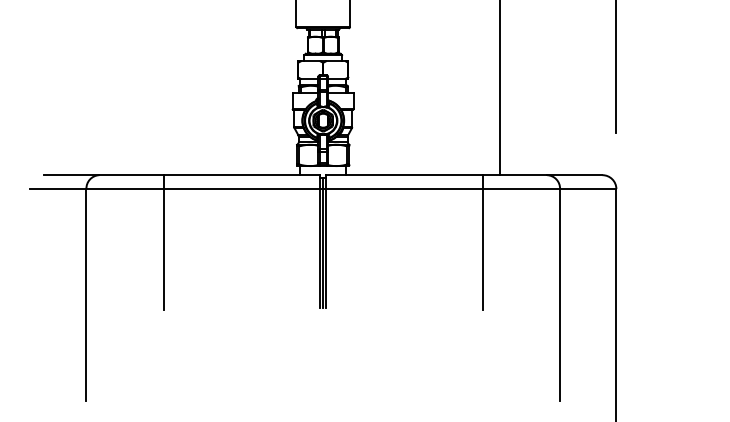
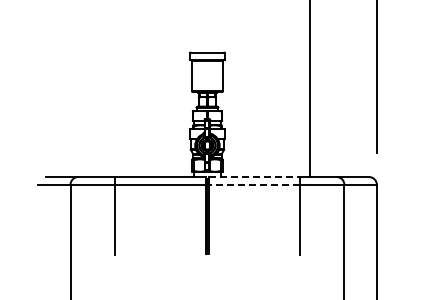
line: (404, 176) -> (254, 177), solid -> dashed
line: (402, 189) -> (253, 185), solid -> dashed

